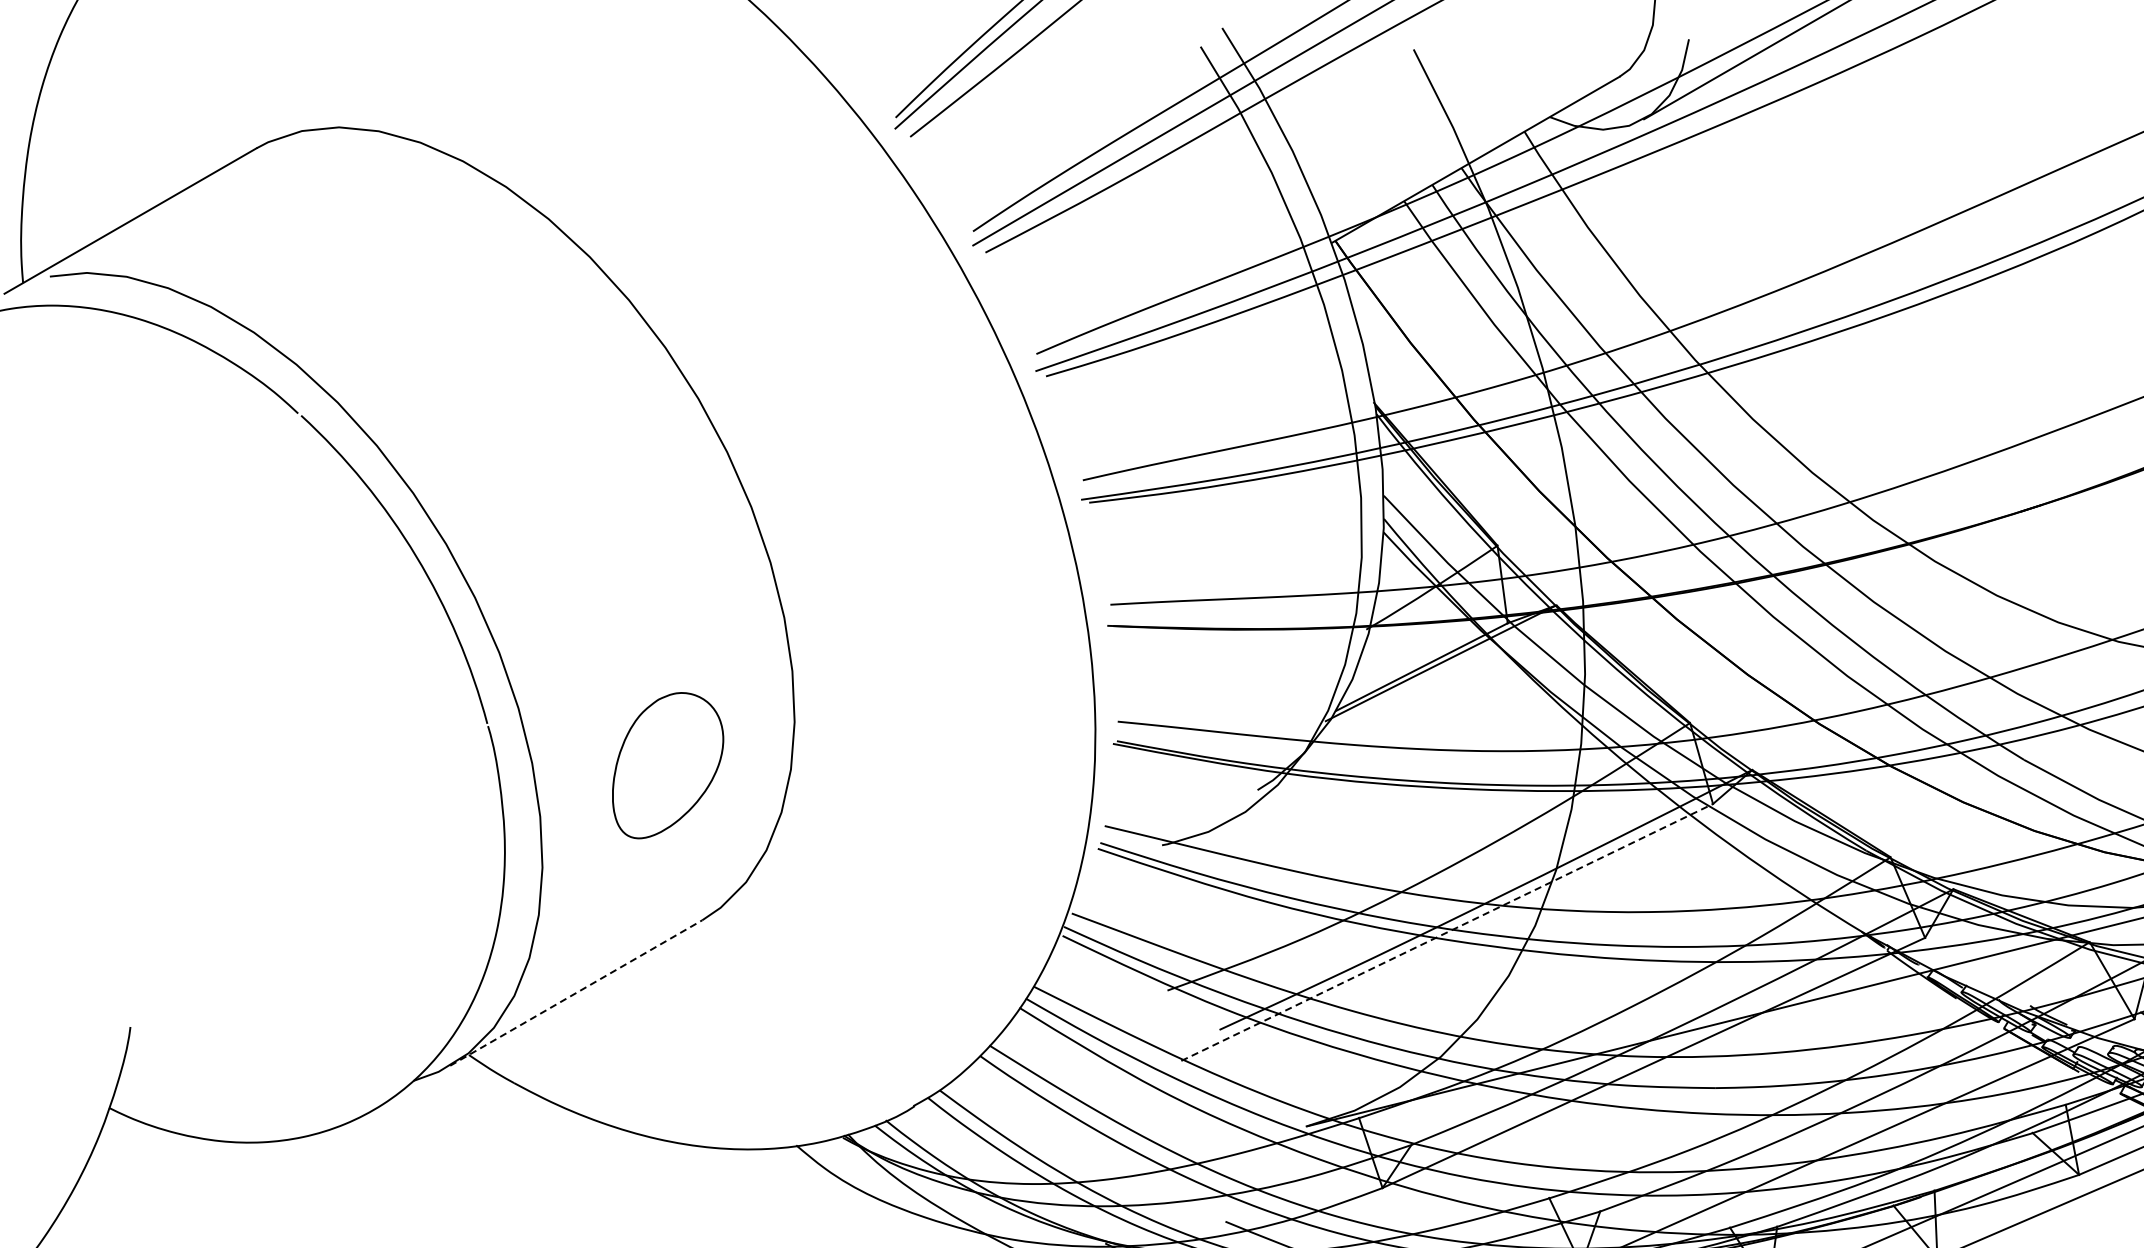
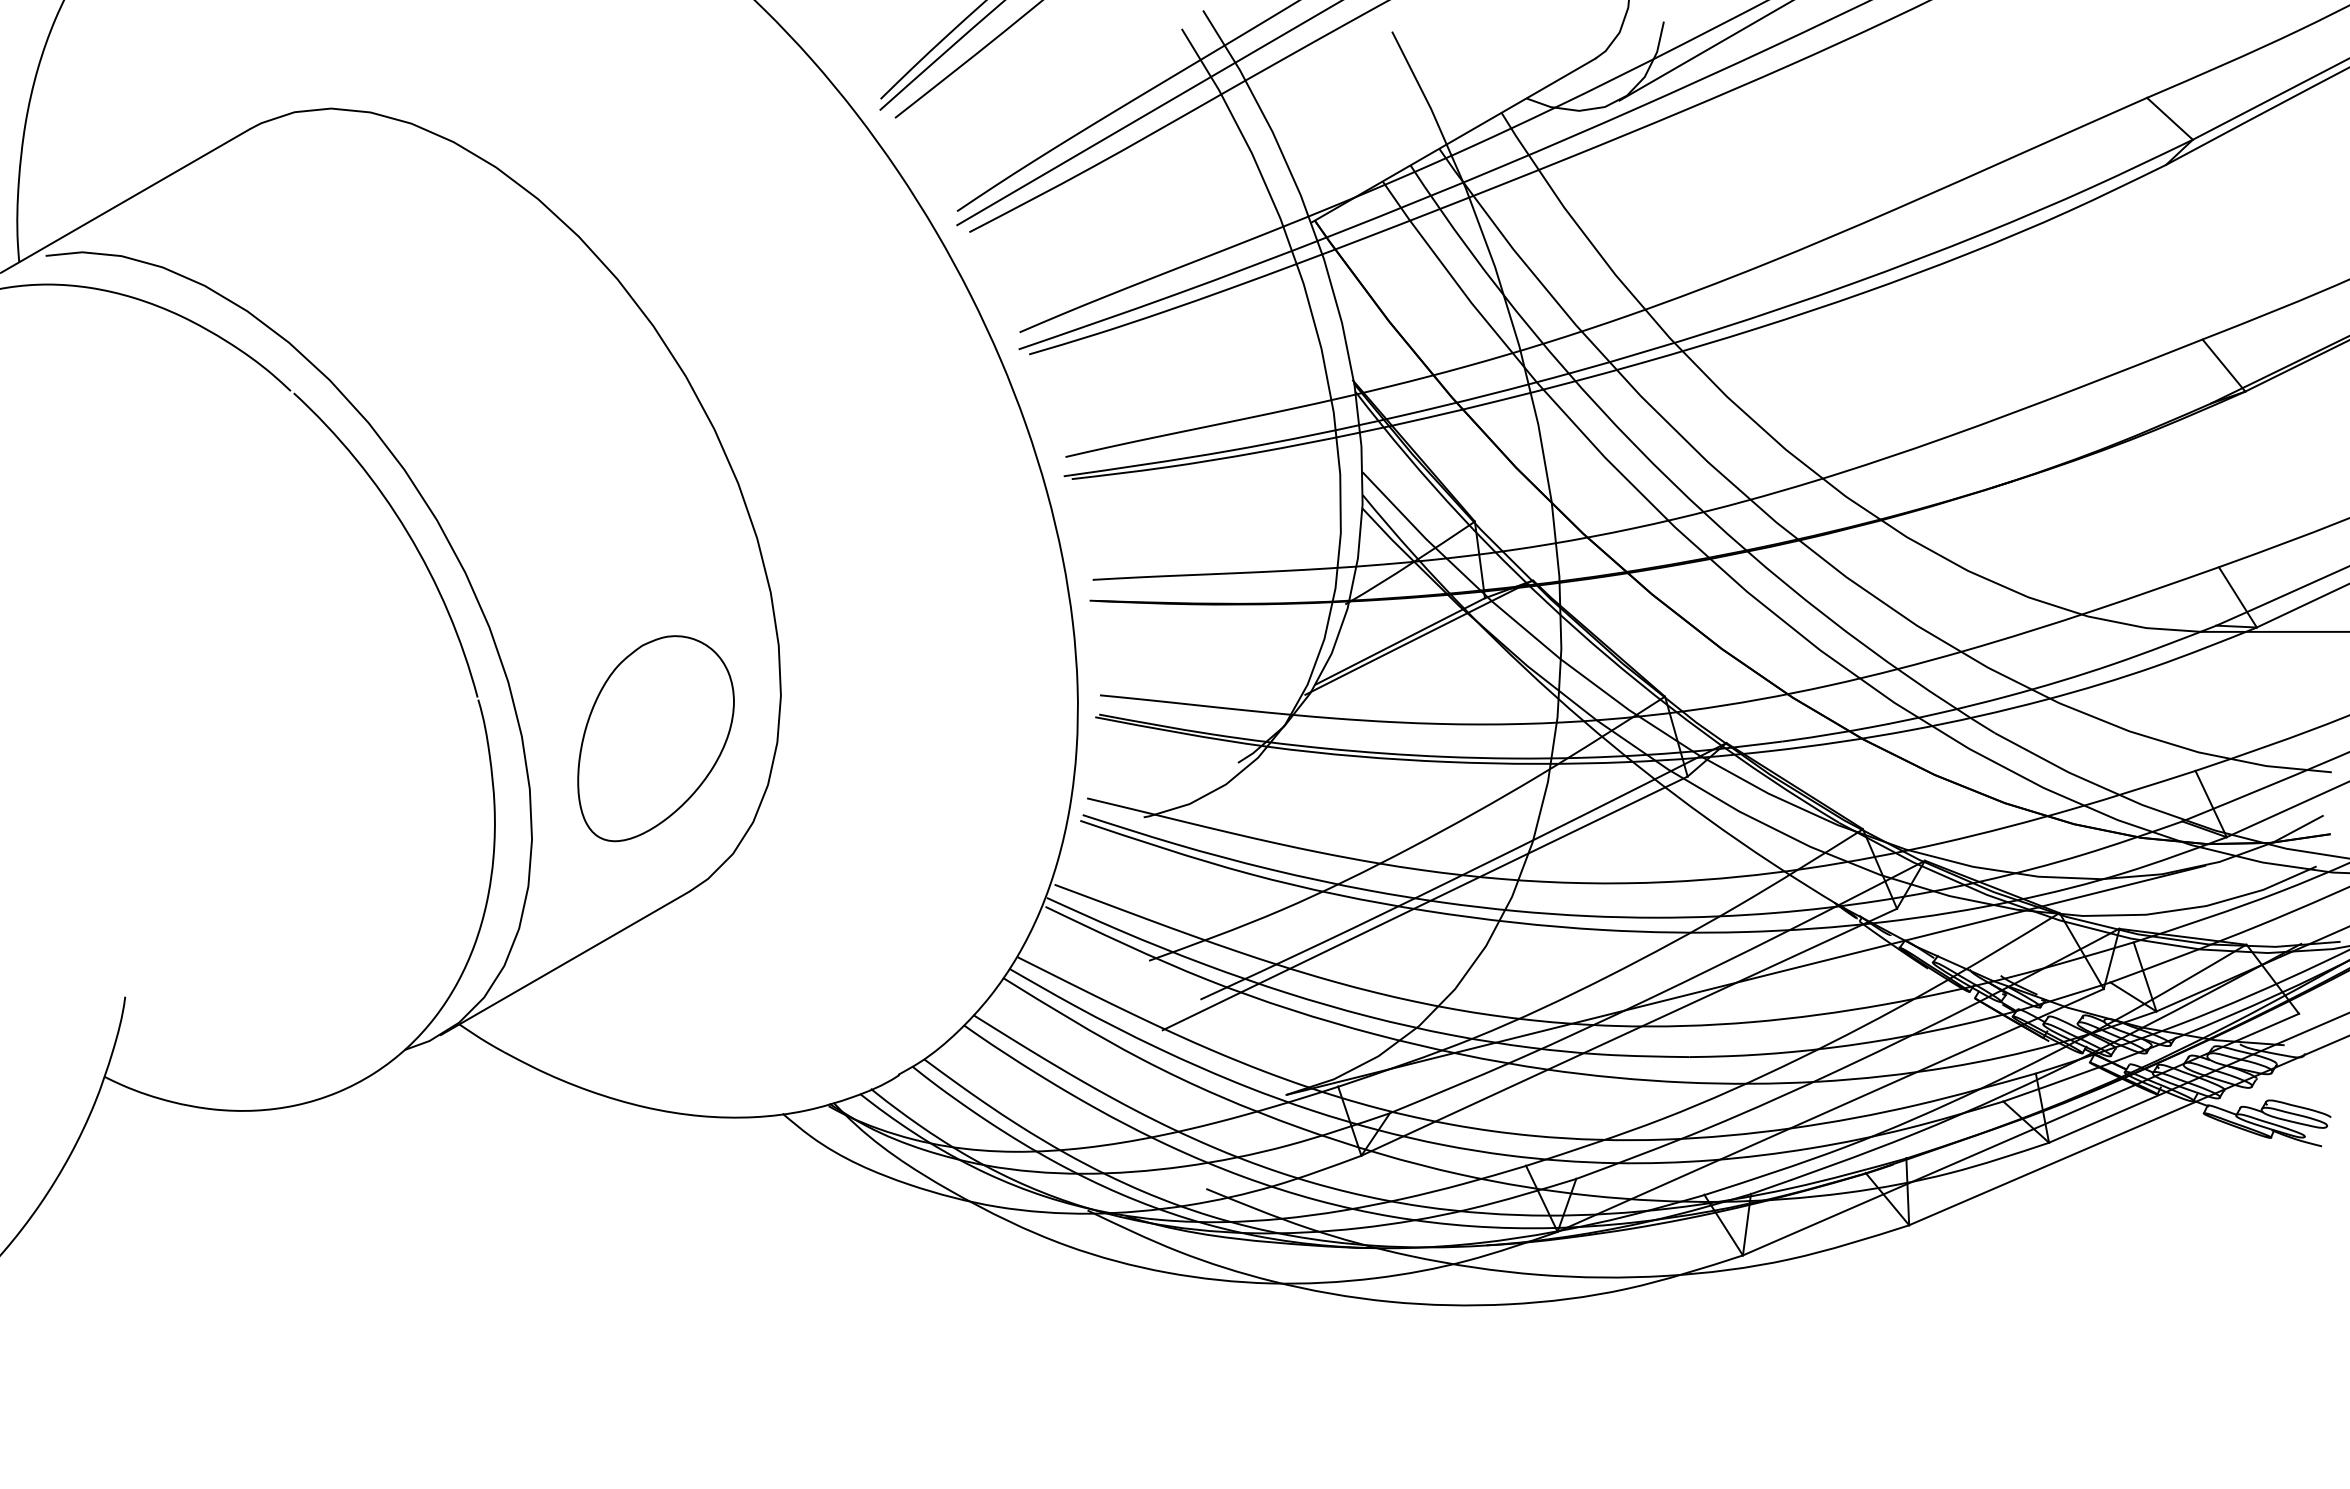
part: (667, 765) -> (655, 738), size x1.43
line: (1447, 932) -> (1425, 903), dashed -> solid
line: (576, 993) -> (565, 963), dashed -> solid

